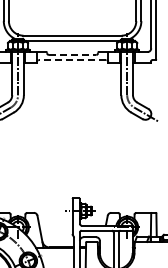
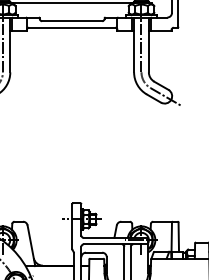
line: (72, 54) -> (72, 20), dashed -> solid
line: (72, 60) -> (72, 28), dashed -> solid

